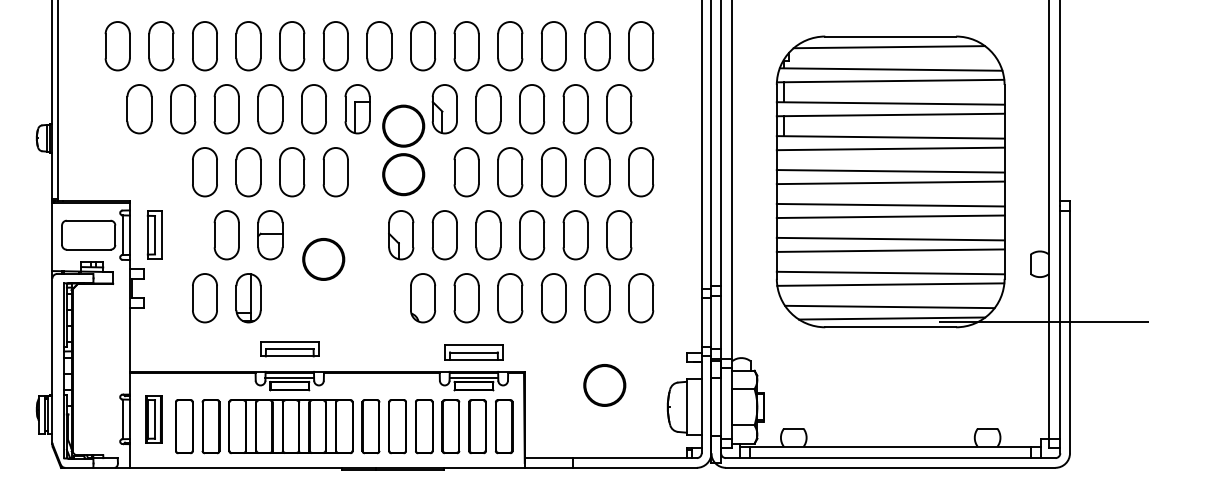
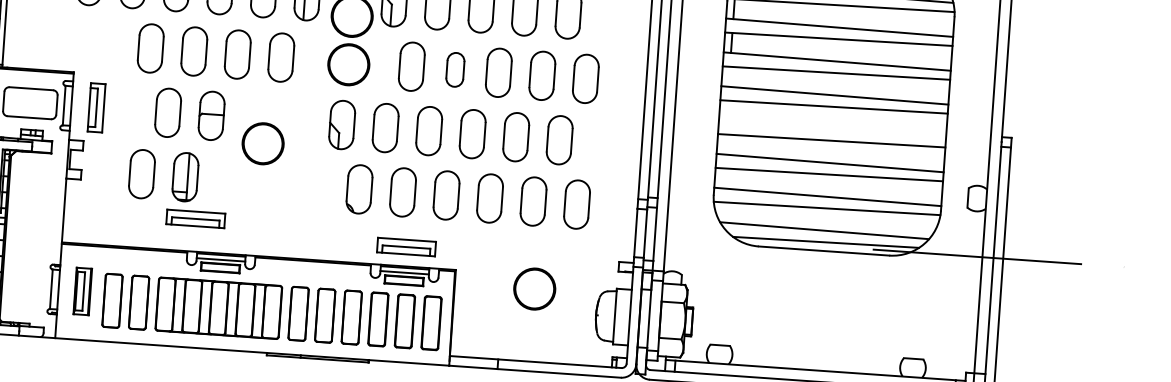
part: (510, 172) -> (455, 70), size x0.7
line: (890, 204) -> (832, 128), removed
part: (289, 349) -> (195, 219), moved

